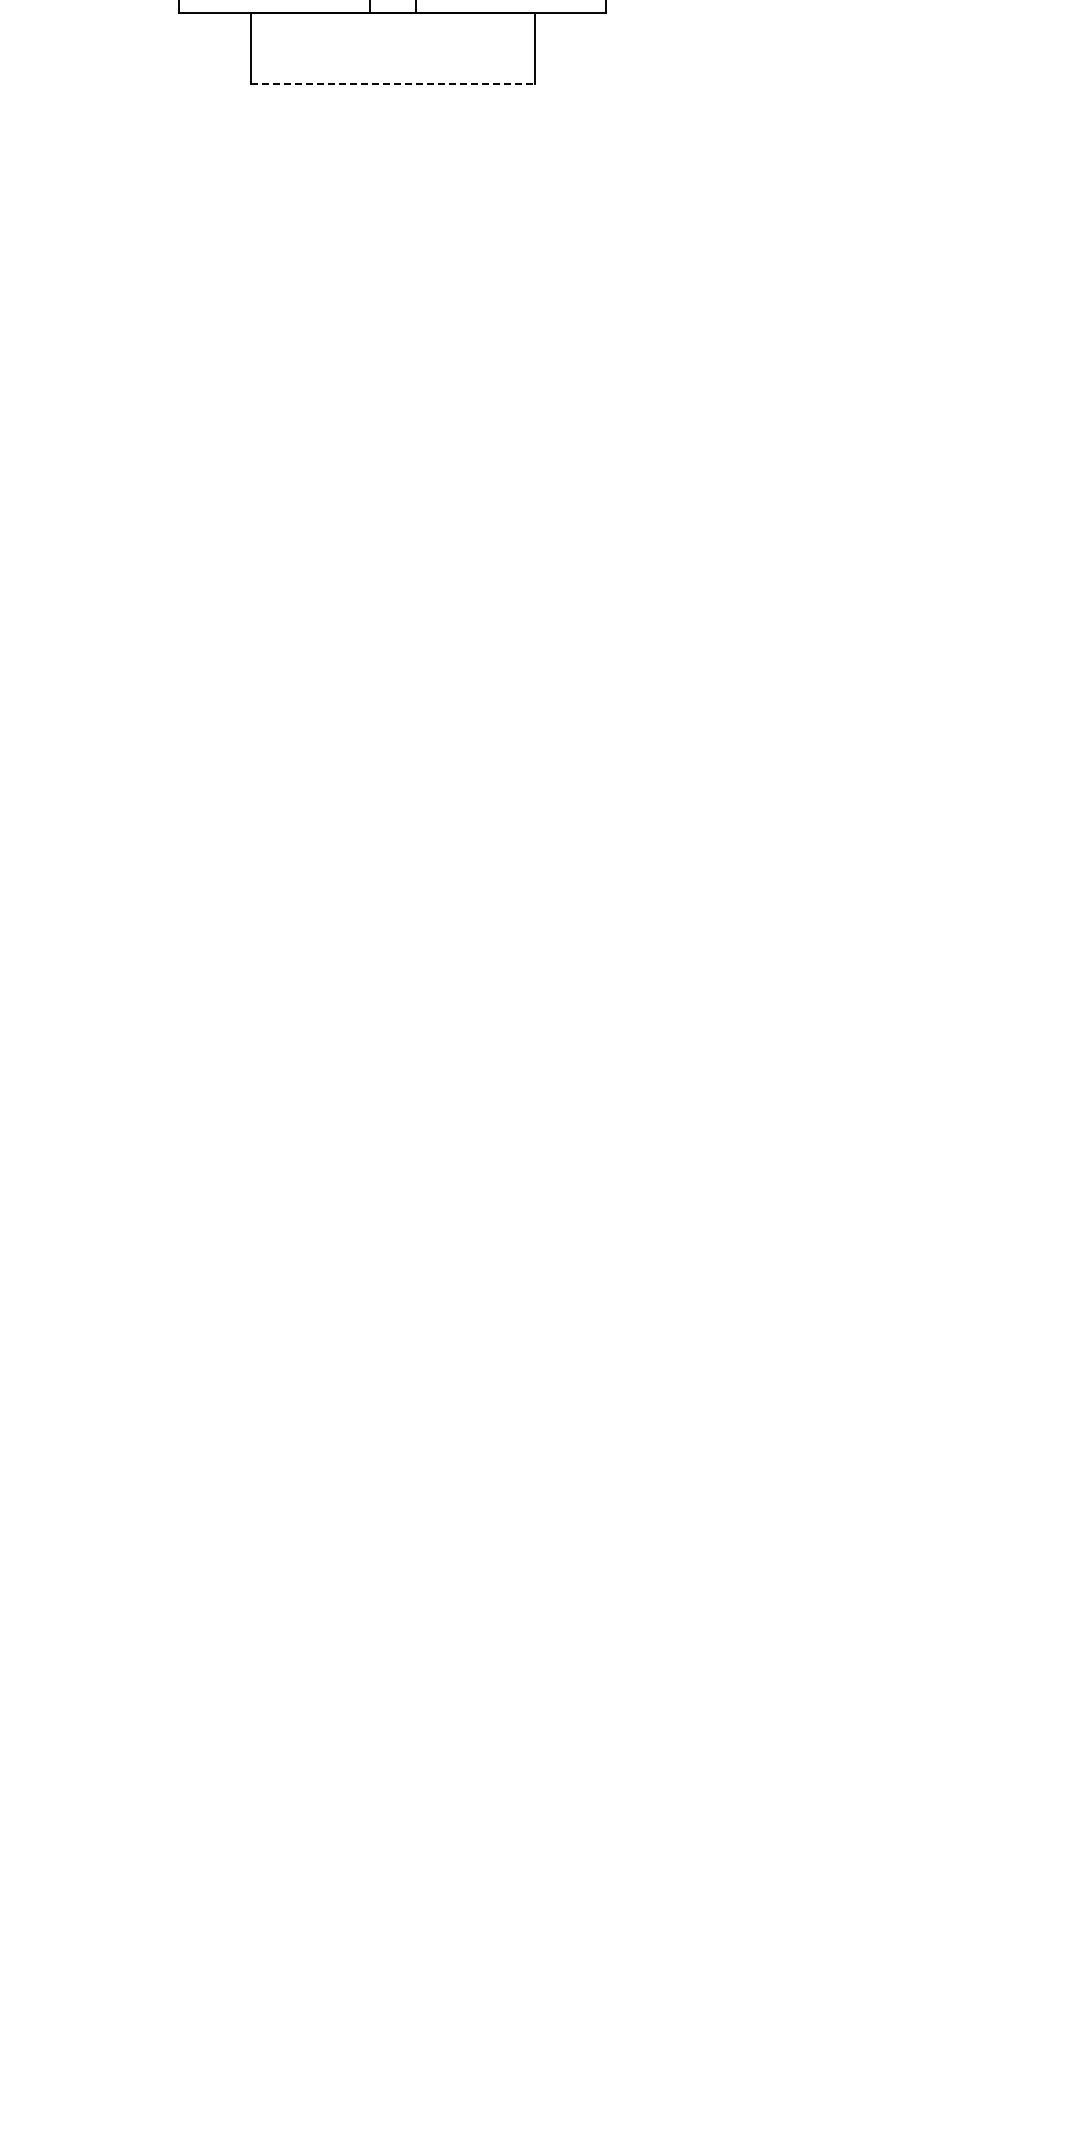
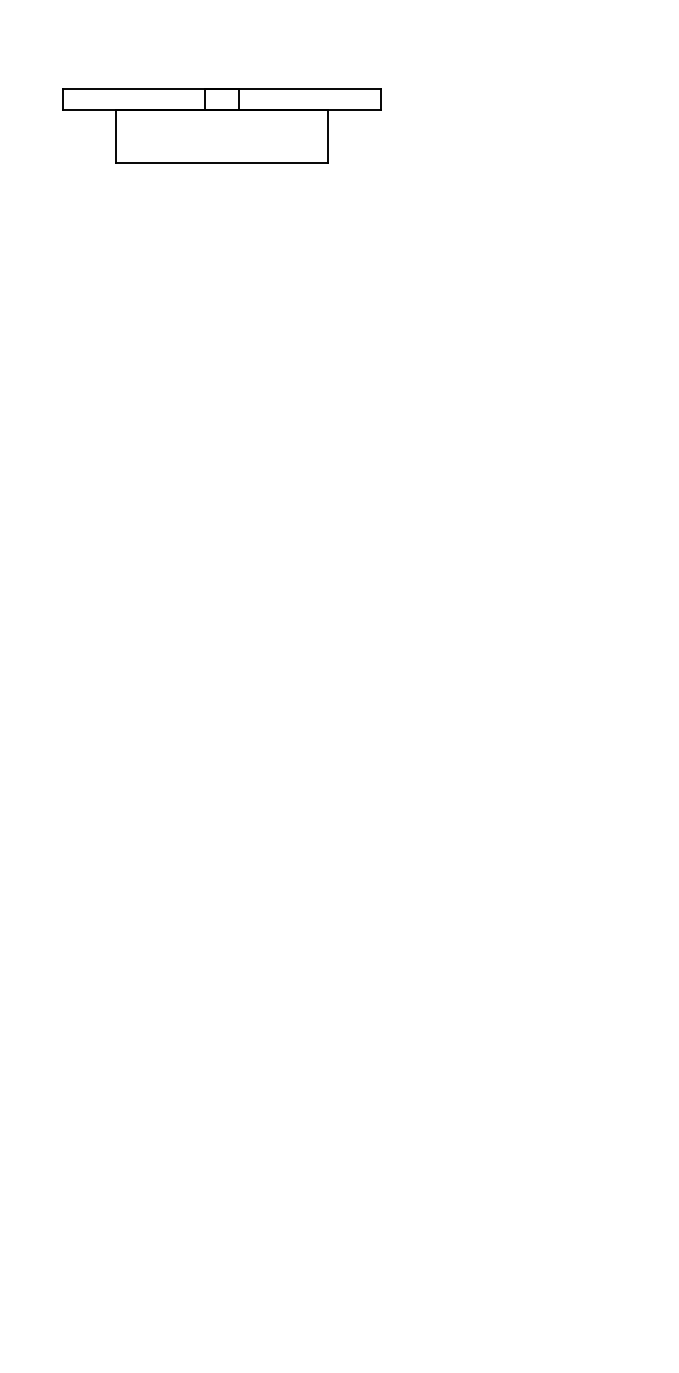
line: (393, 83) -> (222, 162), dashed -> solid

